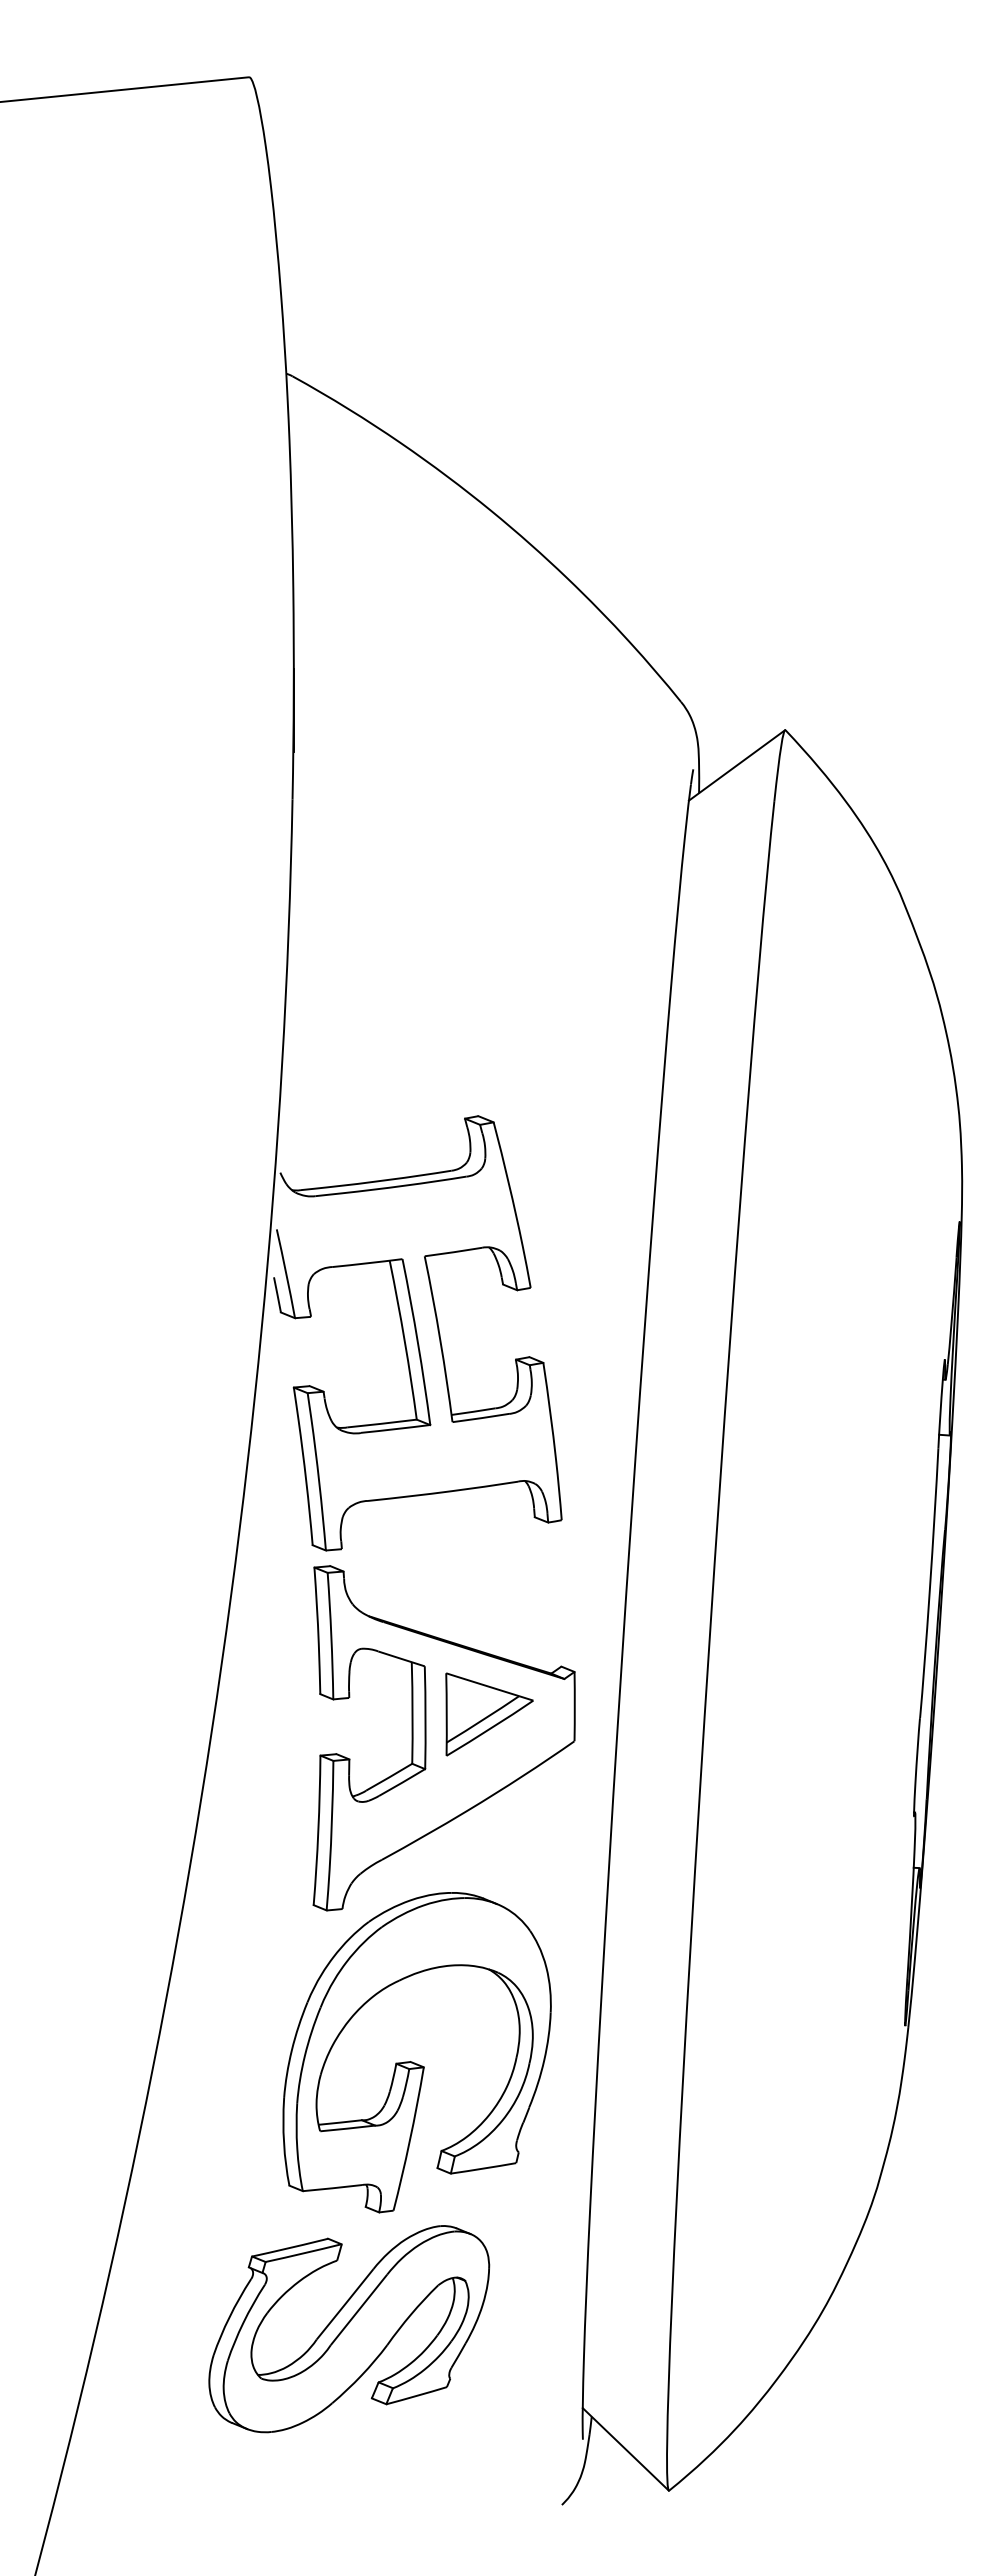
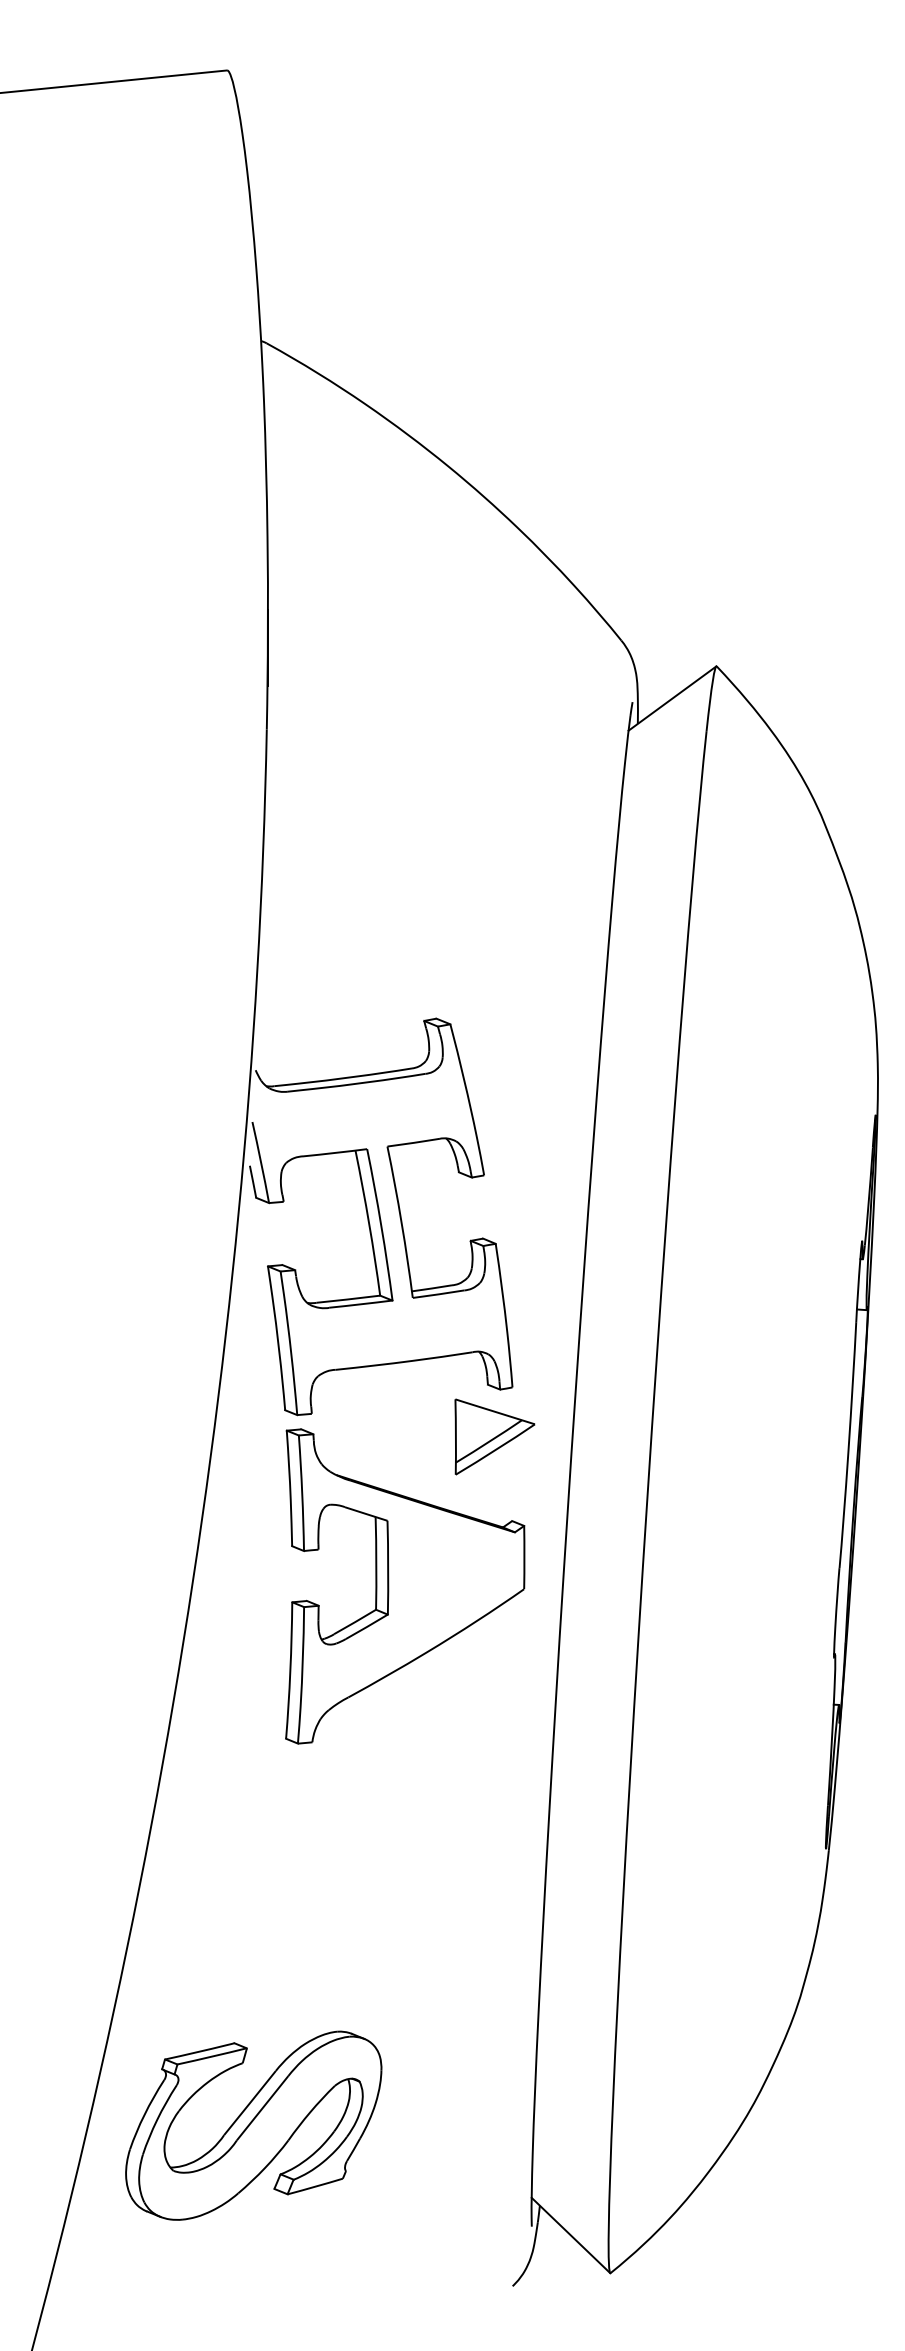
part: (489, 1714) -> (494, 1436), moved
part: (412, 2061) -> (376, 1881), removed
part: (349, 2329) -> (253, 2126), moved

